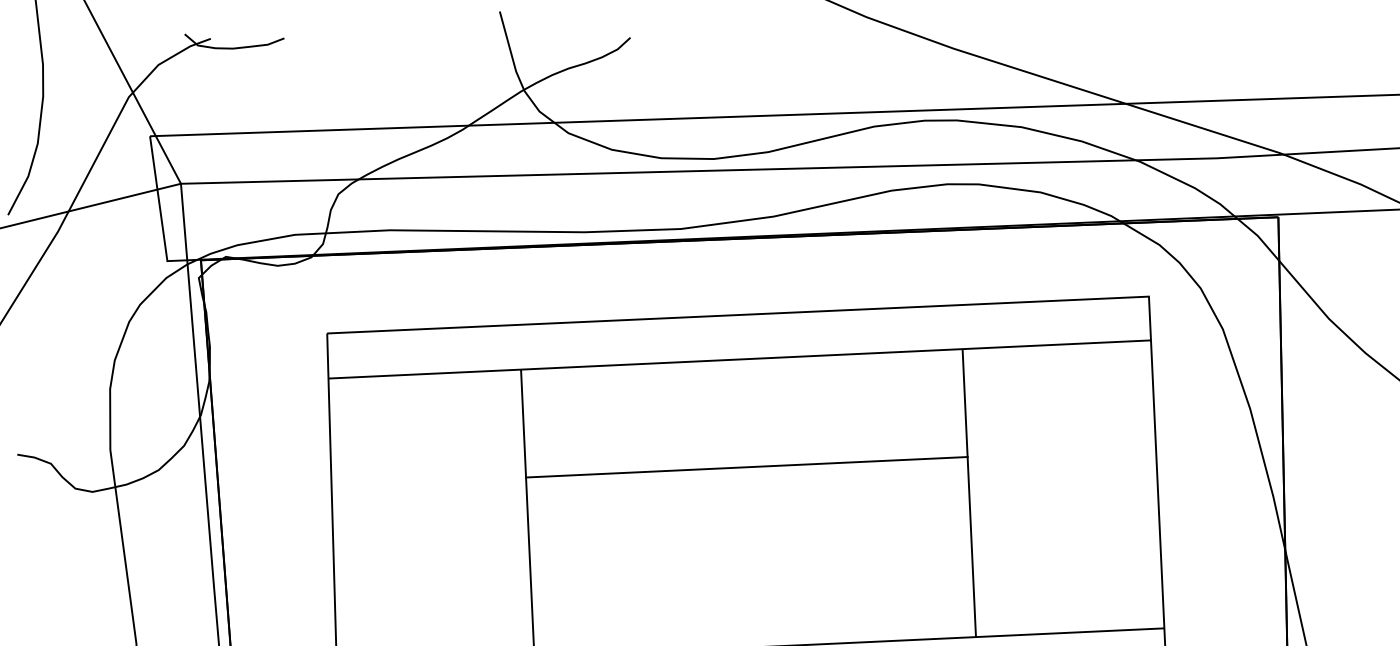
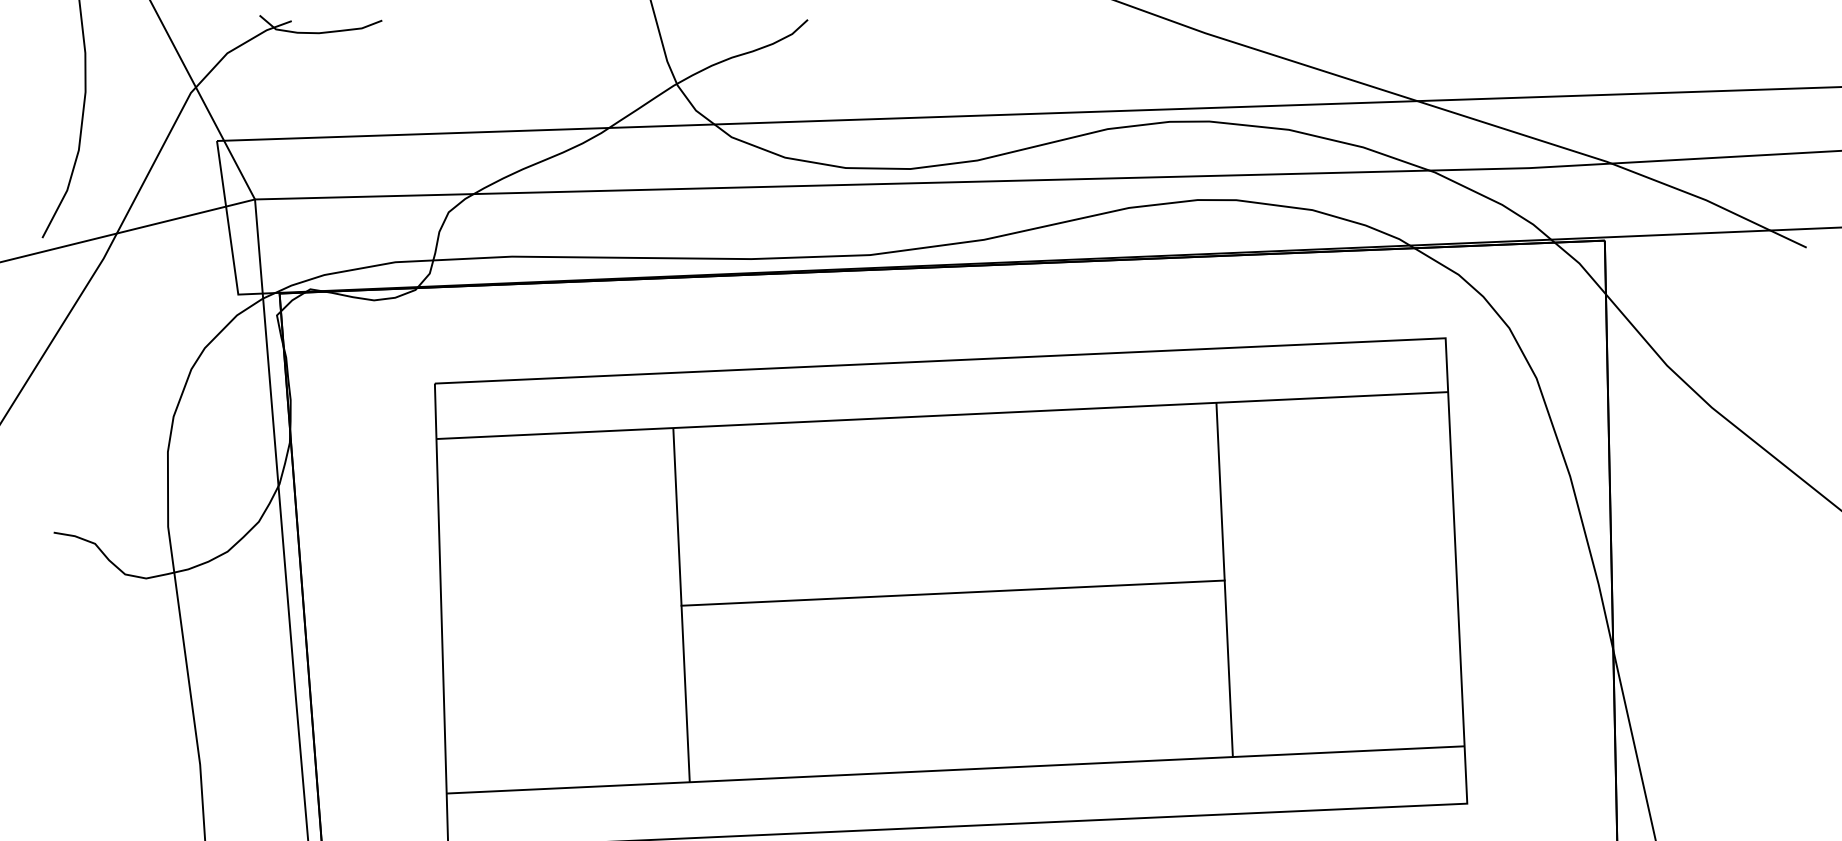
line: (746, 466) -> (952, 592), moved

